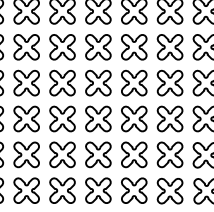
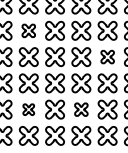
part: (26, 47) -> (28, 30), size x0.7
part: (134, 82) -> (107, 56), size x0.7
part: (26, 154) -> (28, 109), size x0.6
part: (98, 154) -> (81, 109), size x0.7

